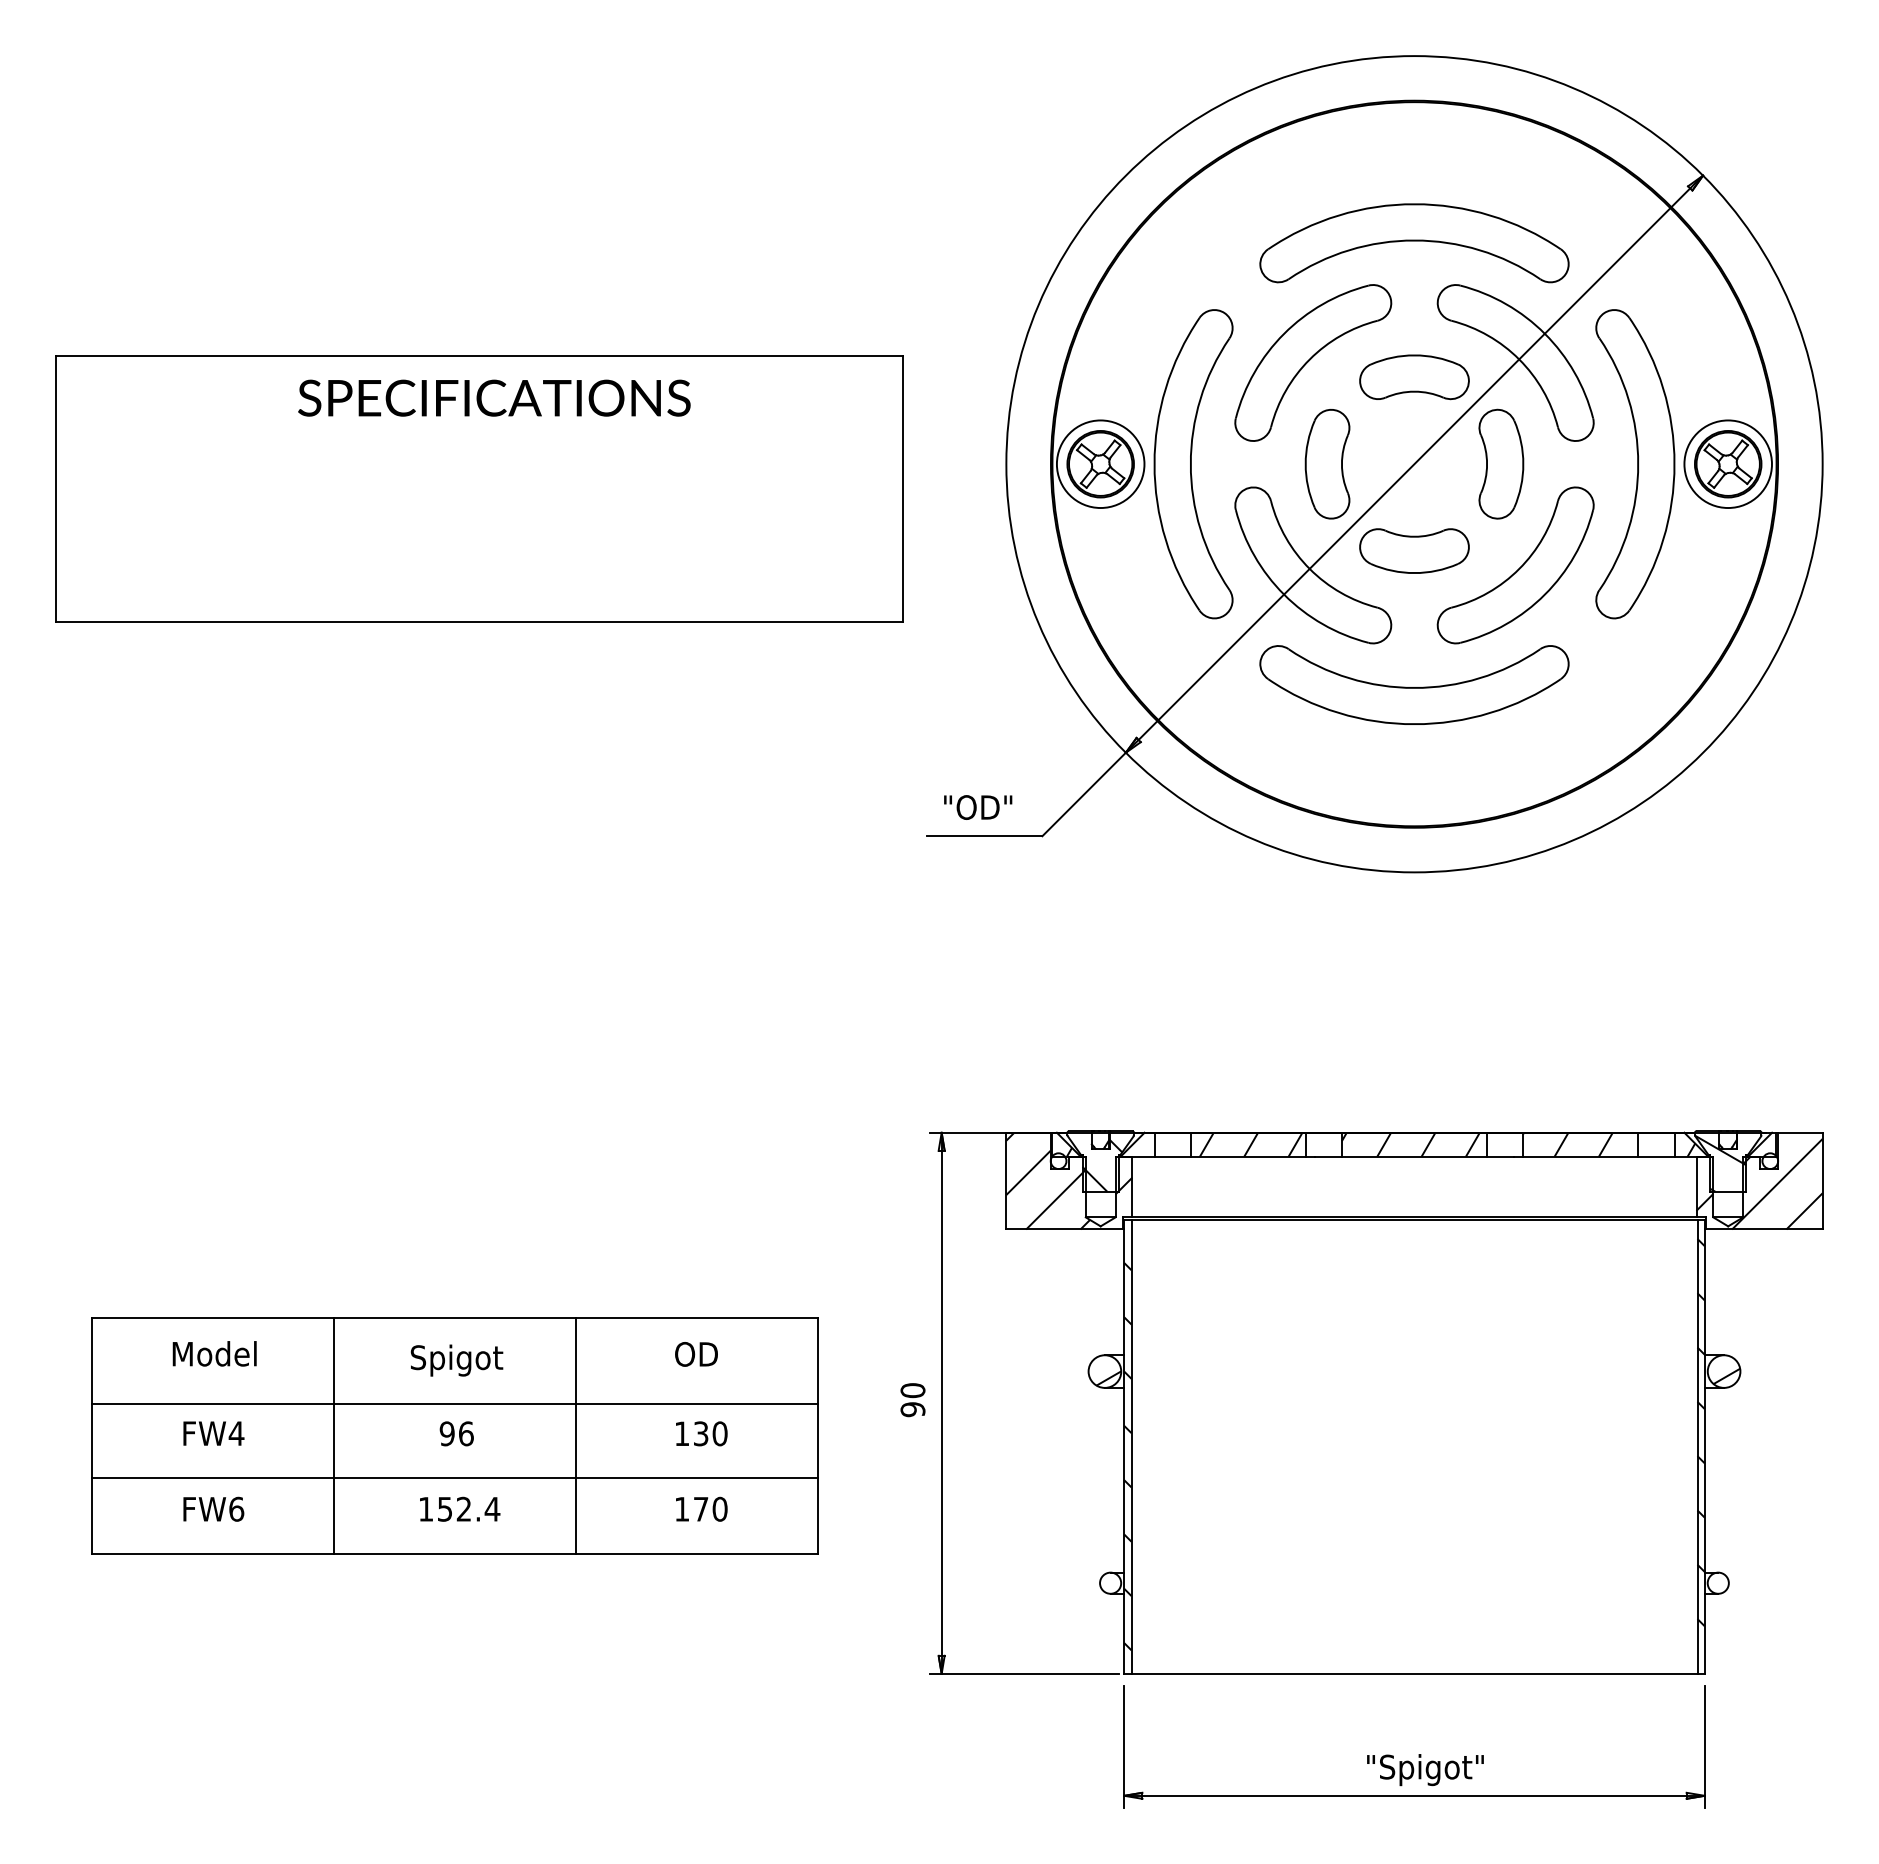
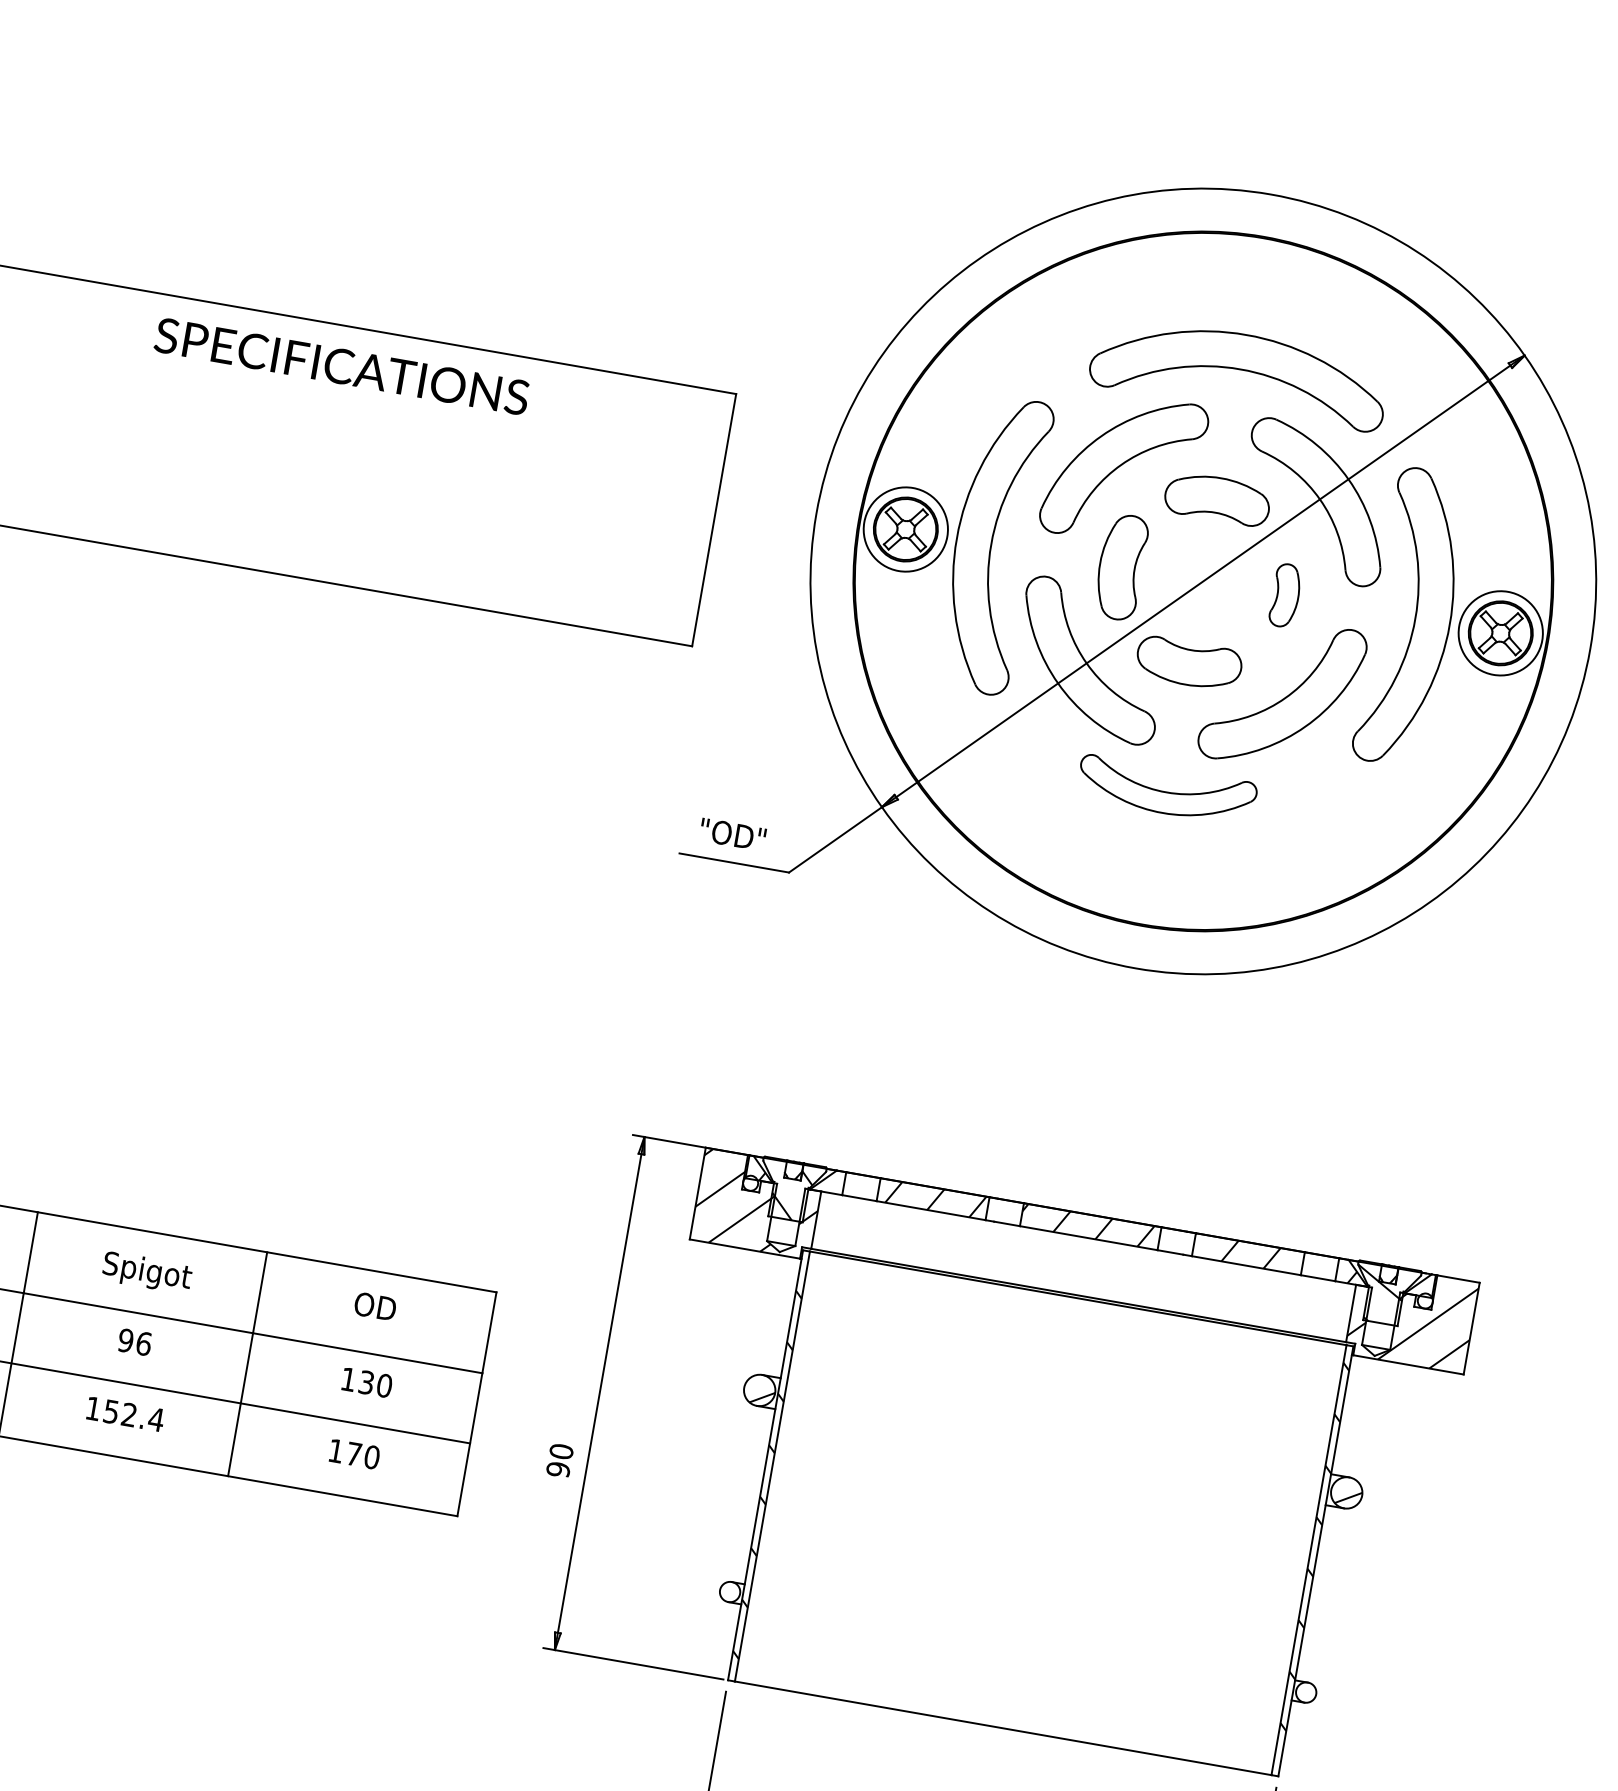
part: (1501, 463) -> (1285, 595), size x0.6
part: (1414, 684) -> (1166, 790), size x0.6
text: (912, 1400) -> (559, 1460), moved

